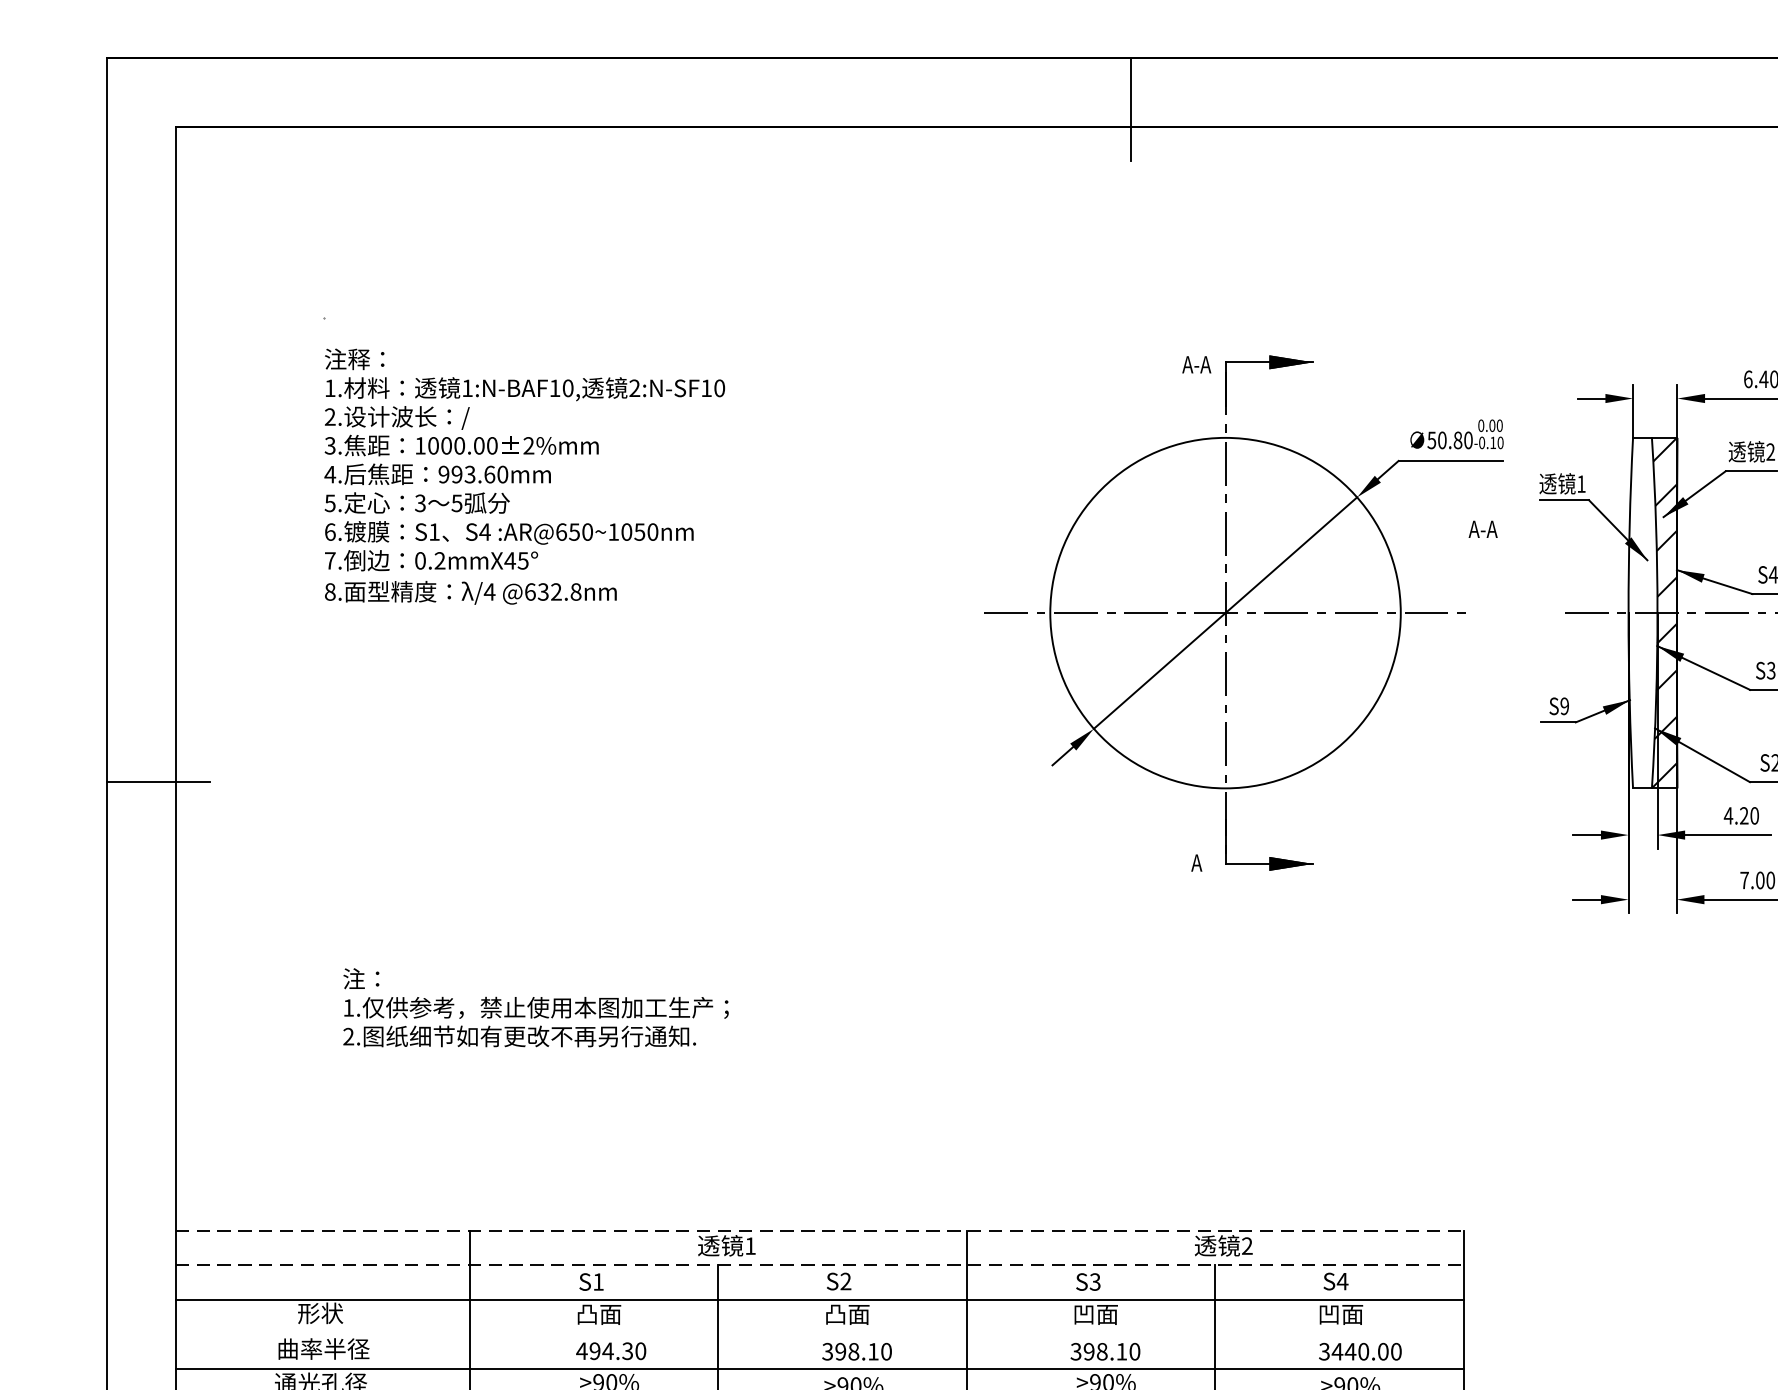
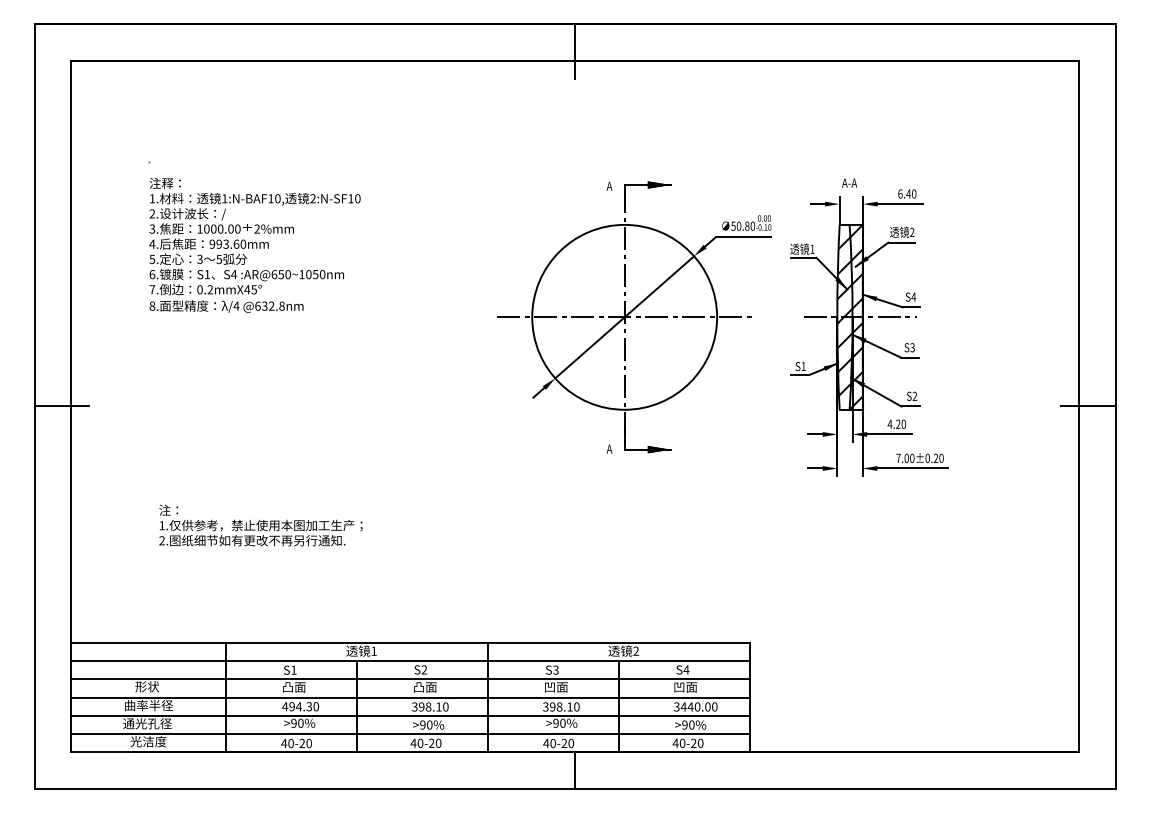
text: (1196, 363) -> (609, 185), A-A -> A
text: (1482, 528) -> (849, 182), moved
hatch: (1642, 624) -> (844, 323), added
text: (1564, 706) -> (803, 366), S9 -> S1
line: (819, 1231) -> (410, 643), dashed -> solid
line: (819, 1265) -> (410, 661), dashed -> solid
line: (819, 1333) -> (410, 697), added

